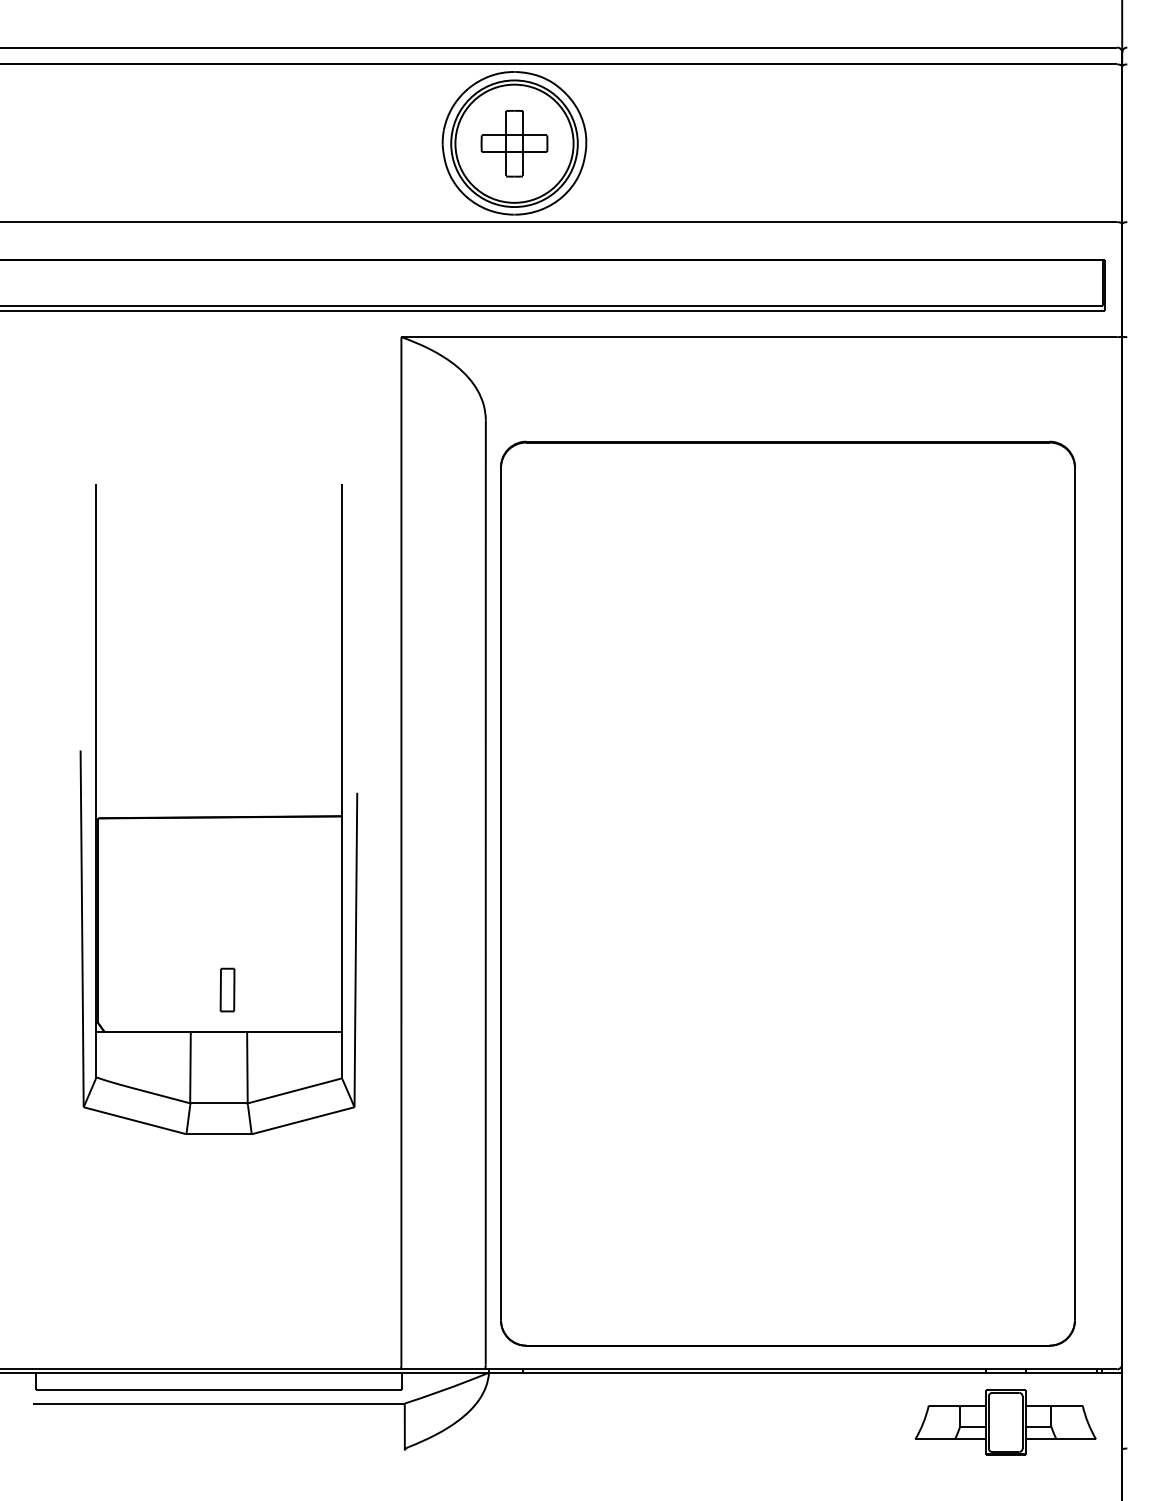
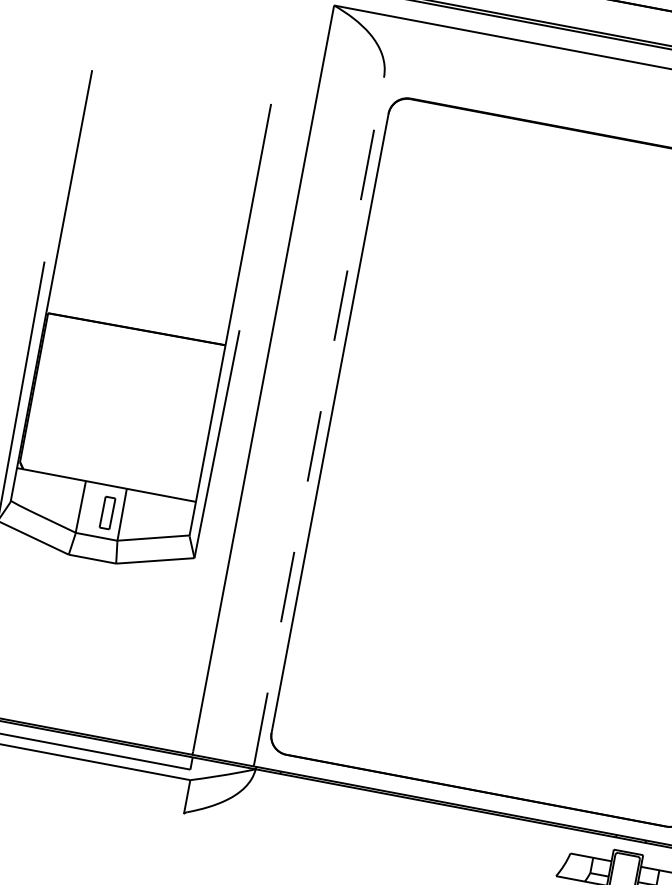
line: (485, 892) -> (319, 420), solid -> dashed
part: (227, 989) -> (107, 512), moved

